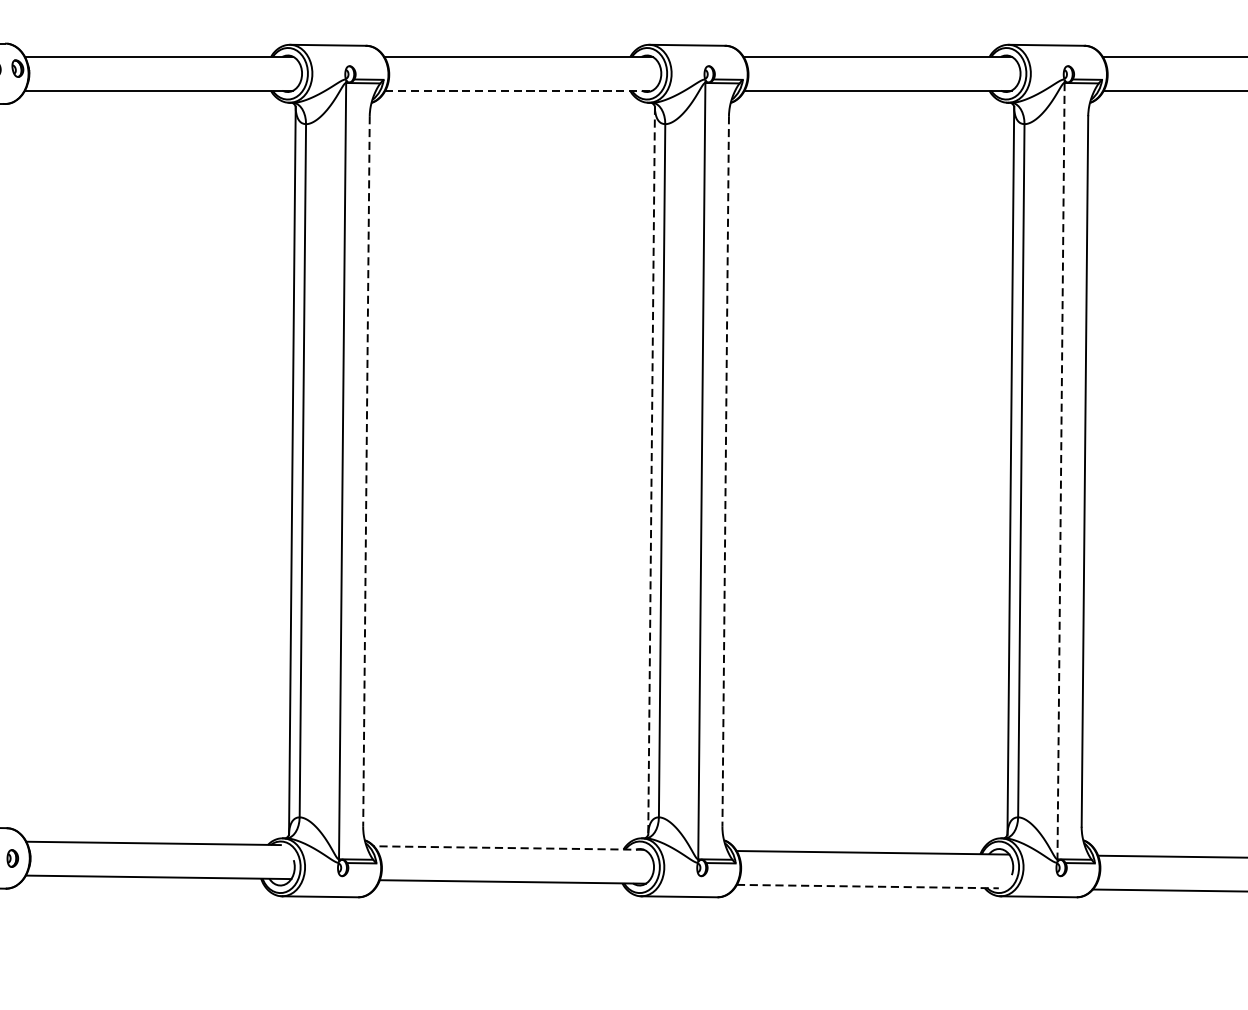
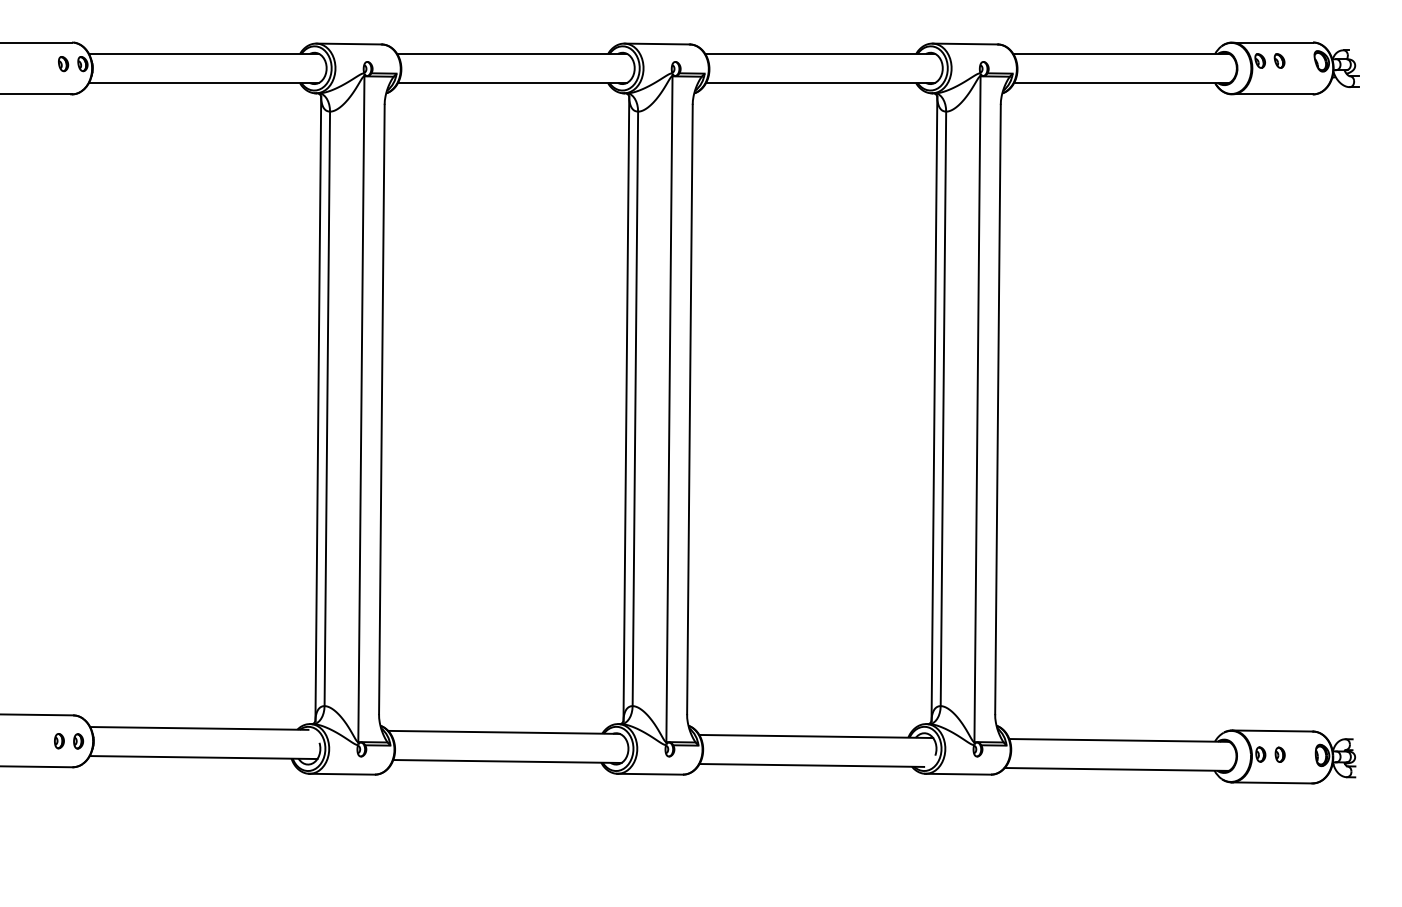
line: (518, 90) -> (512, 82), dashed -> solid
line: (366, 471) -> (381, 409), dashed -> solid
line: (651, 471) -> (626, 409), dashed -> solid
line: (725, 471) -> (689, 409), dashed -> solid
line: (1061, 471) -> (977, 409), dashed -> solid
line: (509, 848) -> (504, 732), dashed -> solid
line: (868, 886) -> (812, 765), dashed -> solid

